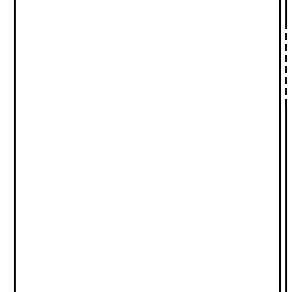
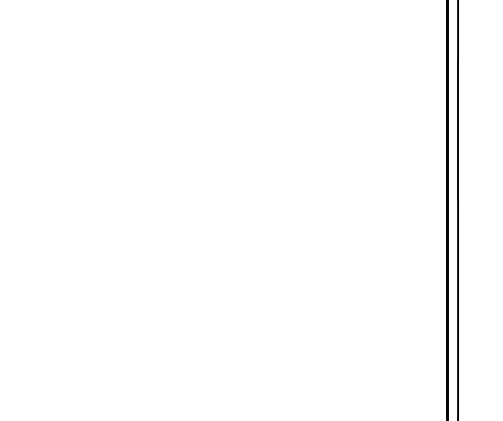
line: (286, 66) -> (458, 130), dashed -> solid

